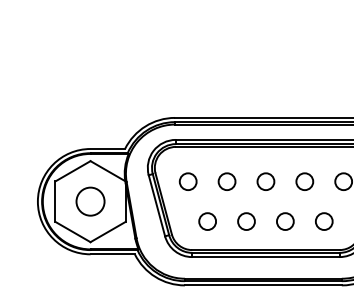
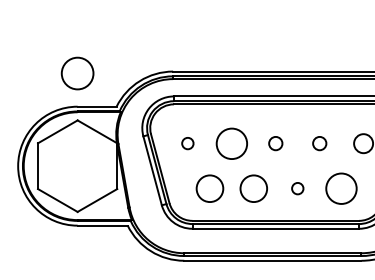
circle: (187, 181) -> (187, 143), size x0.6
circle: (226, 181) -> (231, 143), size x1.6
circle: (265, 181) -> (275, 143), size x0.7
circle: (304, 181) -> (319, 143), size x0.7
circle: (90, 201) -> (77, 73), moved
circle: (207, 221) -> (209, 188), size x1.4
circle: (246, 221) -> (253, 188), size x1.4
circle: (285, 221) -> (297, 188), size x0.6
circle: (324, 221) -> (341, 188), size x1.6

